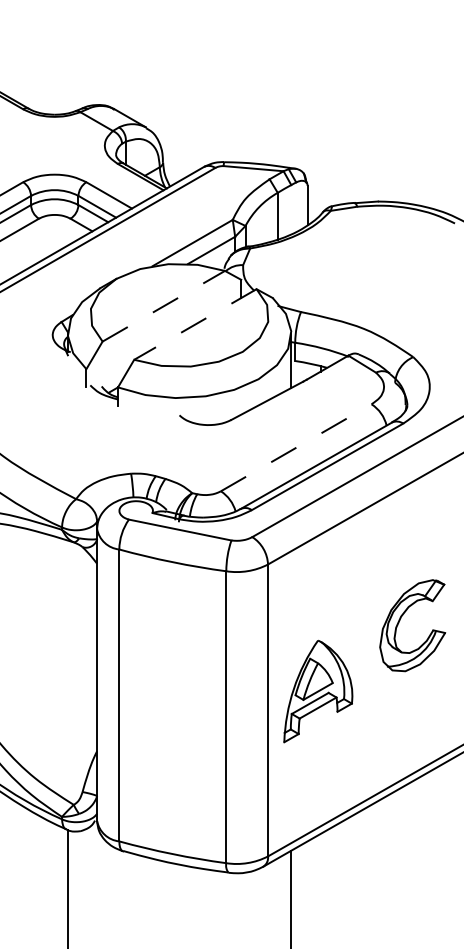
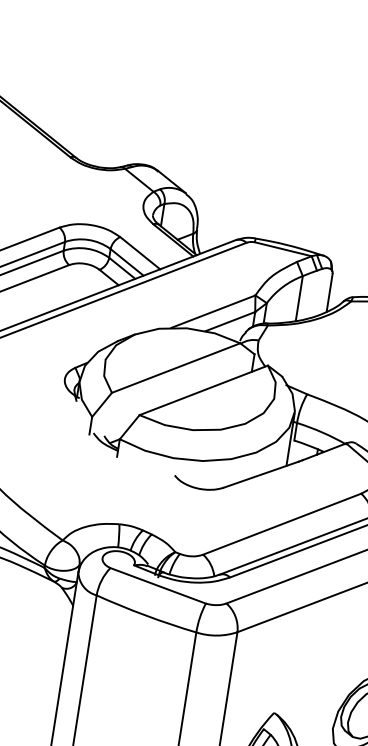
line: (163, 306) -> (175, 368), dashed -> solid
line: (195, 324) -> (203, 390), dashed -> solid
line: (296, 447) -> (282, 523), dashed -> solid

